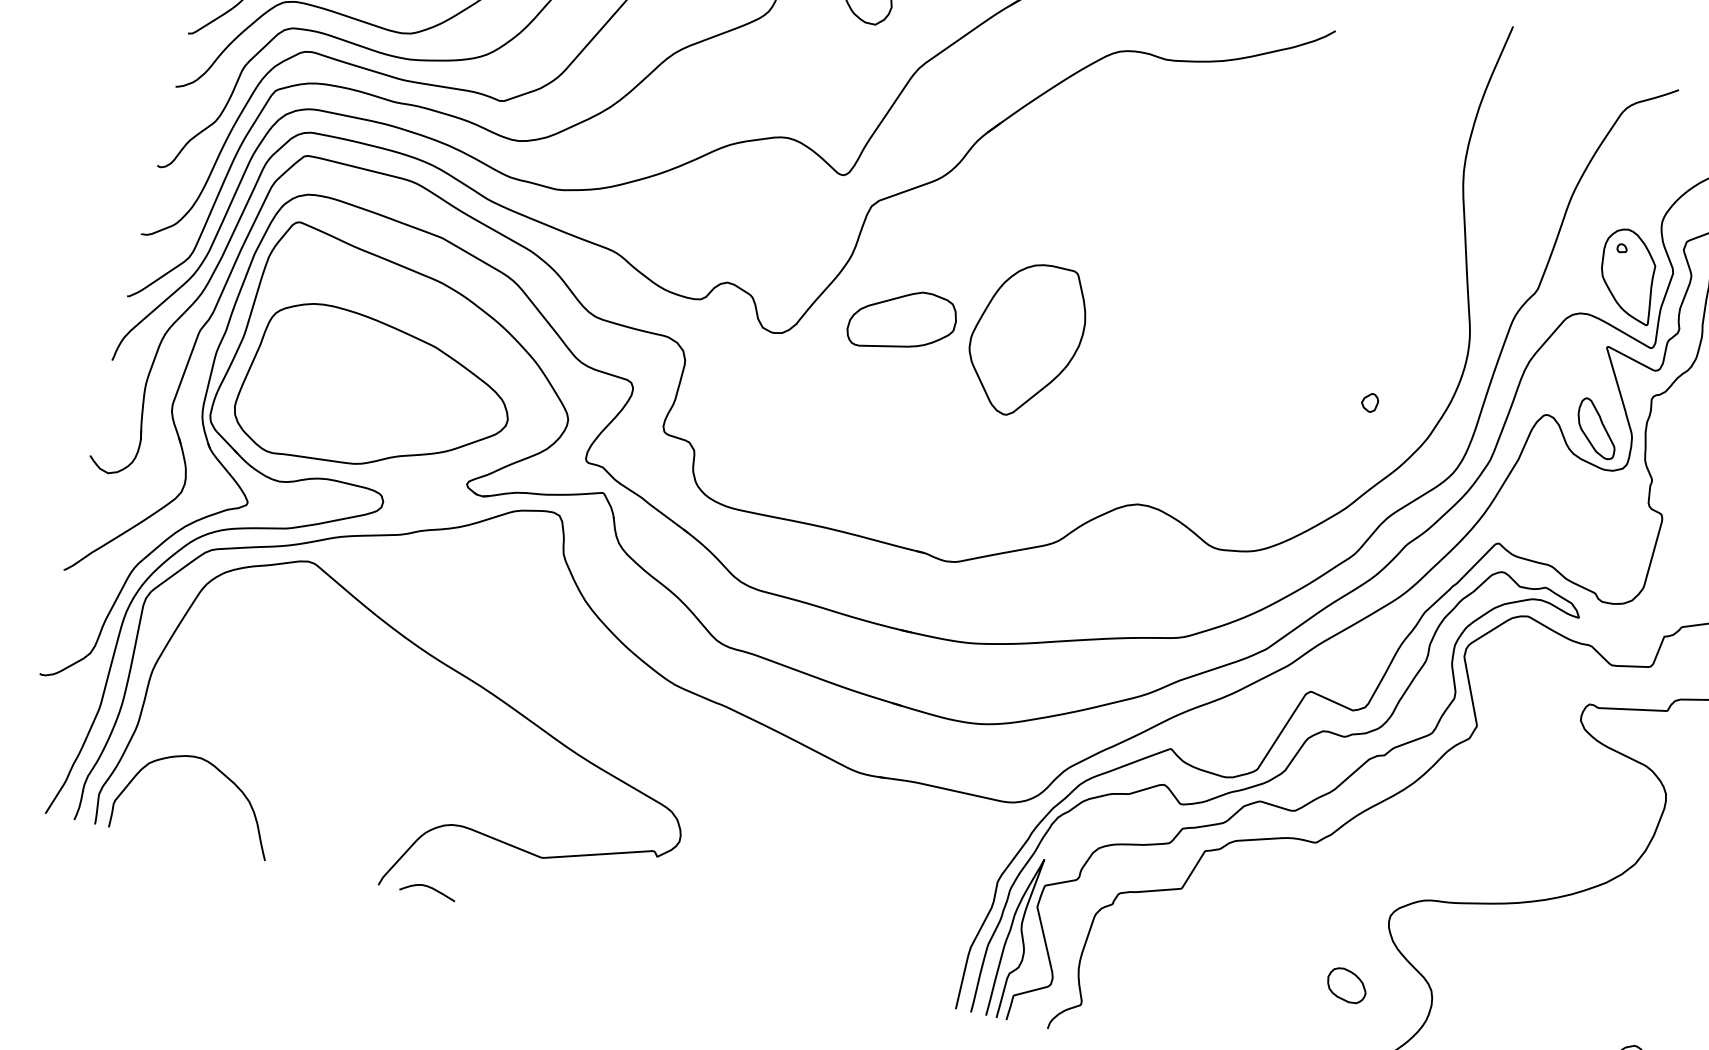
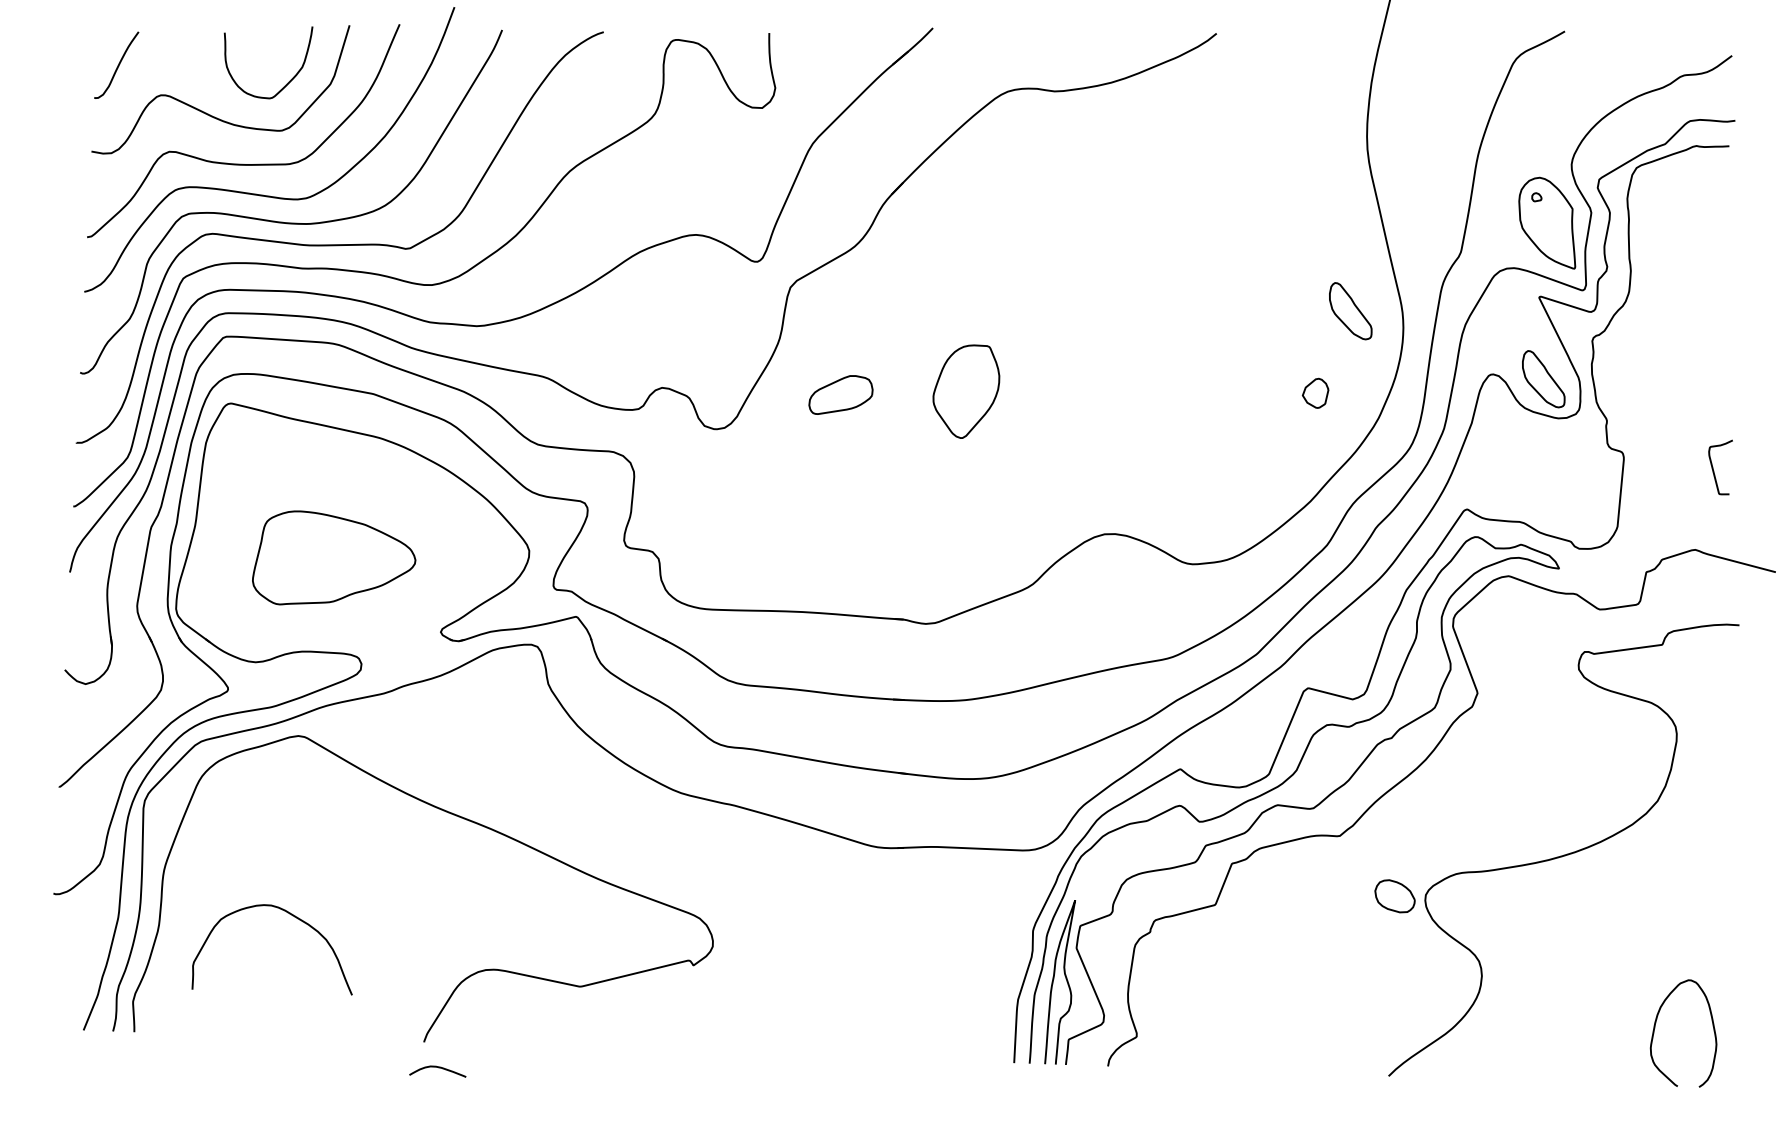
part: (902, 320) -> (840, 394), size x0.6
part: (1418, 328) -> (1350, 311), added
part: (1026, 339) -> (966, 391), size x0.6
part: (374, 392) -> (333, 557), size x0.6
part: (1369, 402) -> (1315, 393), size x1.6
curve: (220, 772) -> (292, 916), moved
curve: (429, 888) -> (438, 1068), moved
part: (1346, 985) -> (1394, 896), moved

